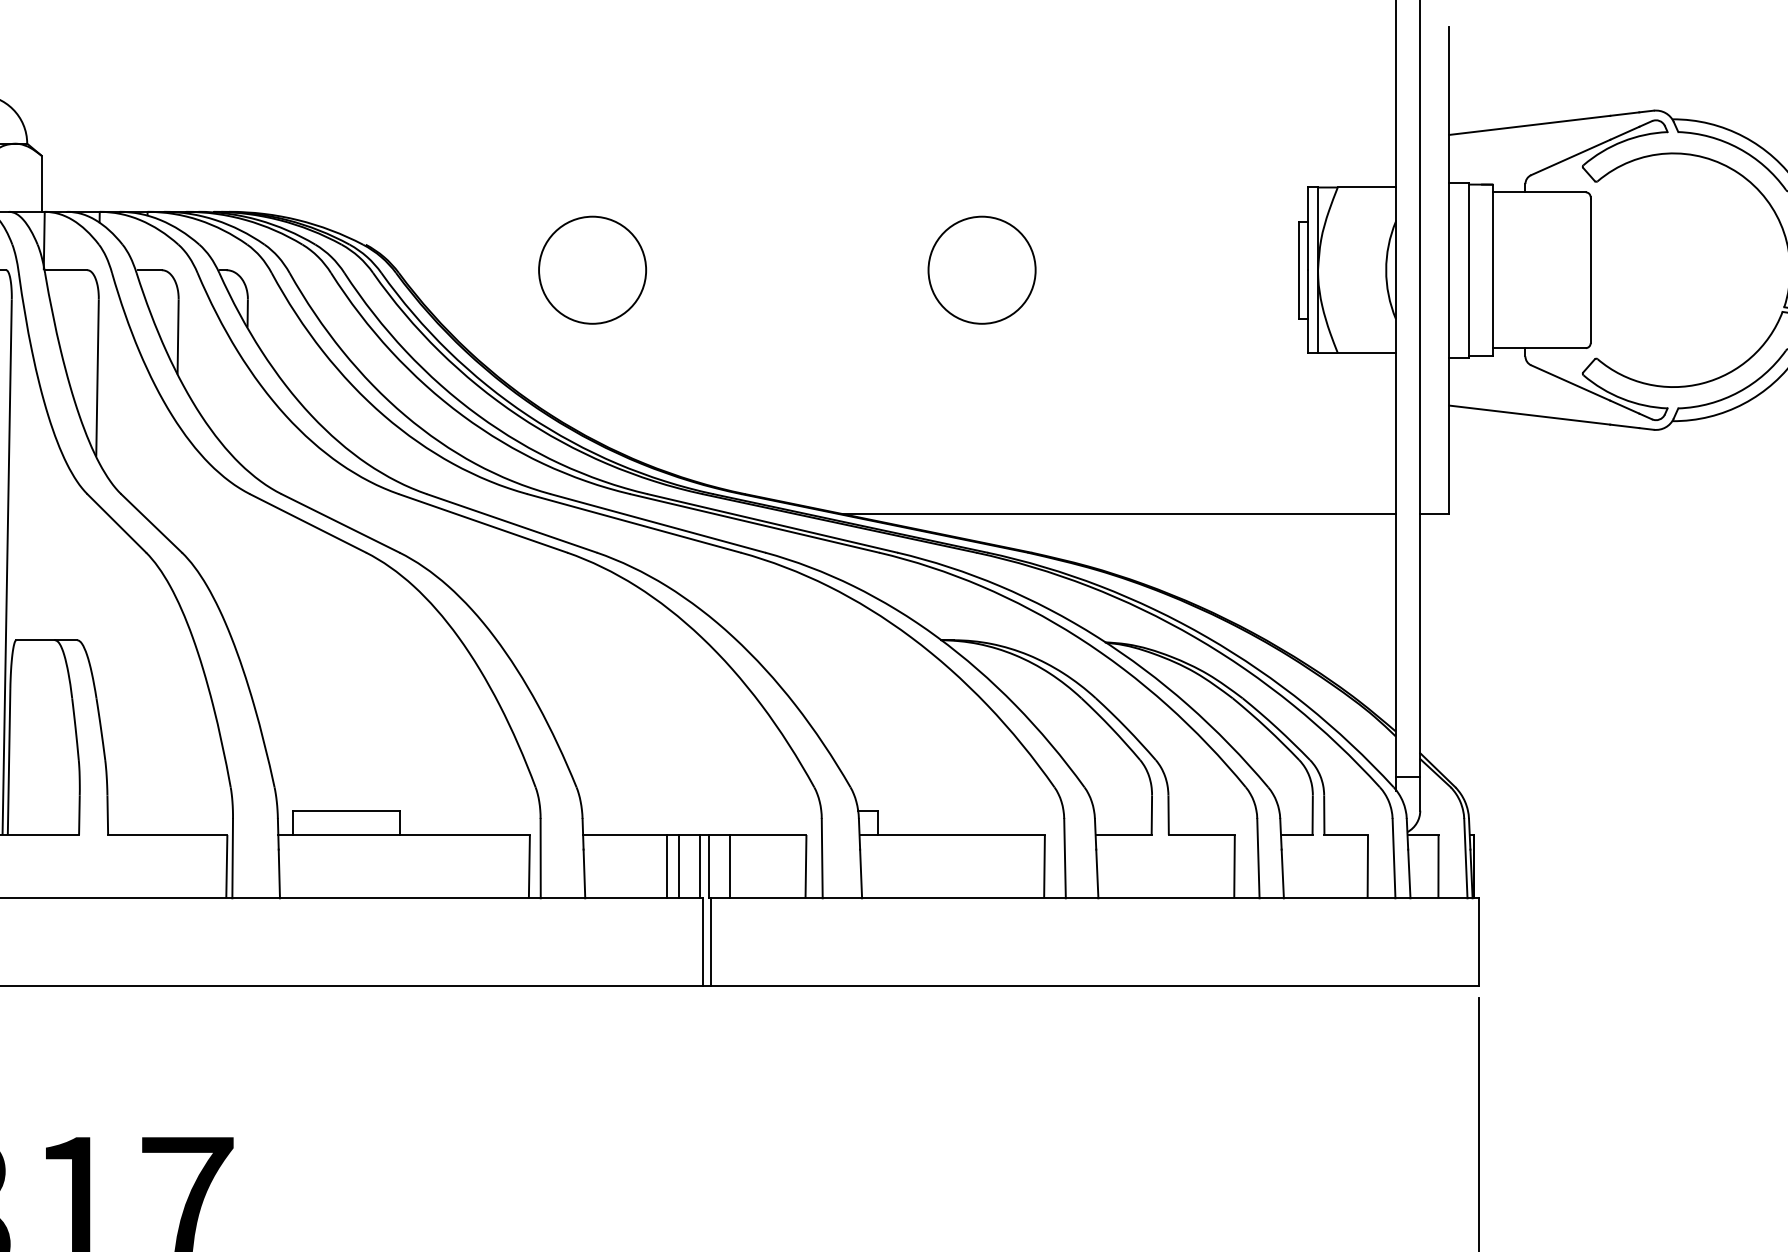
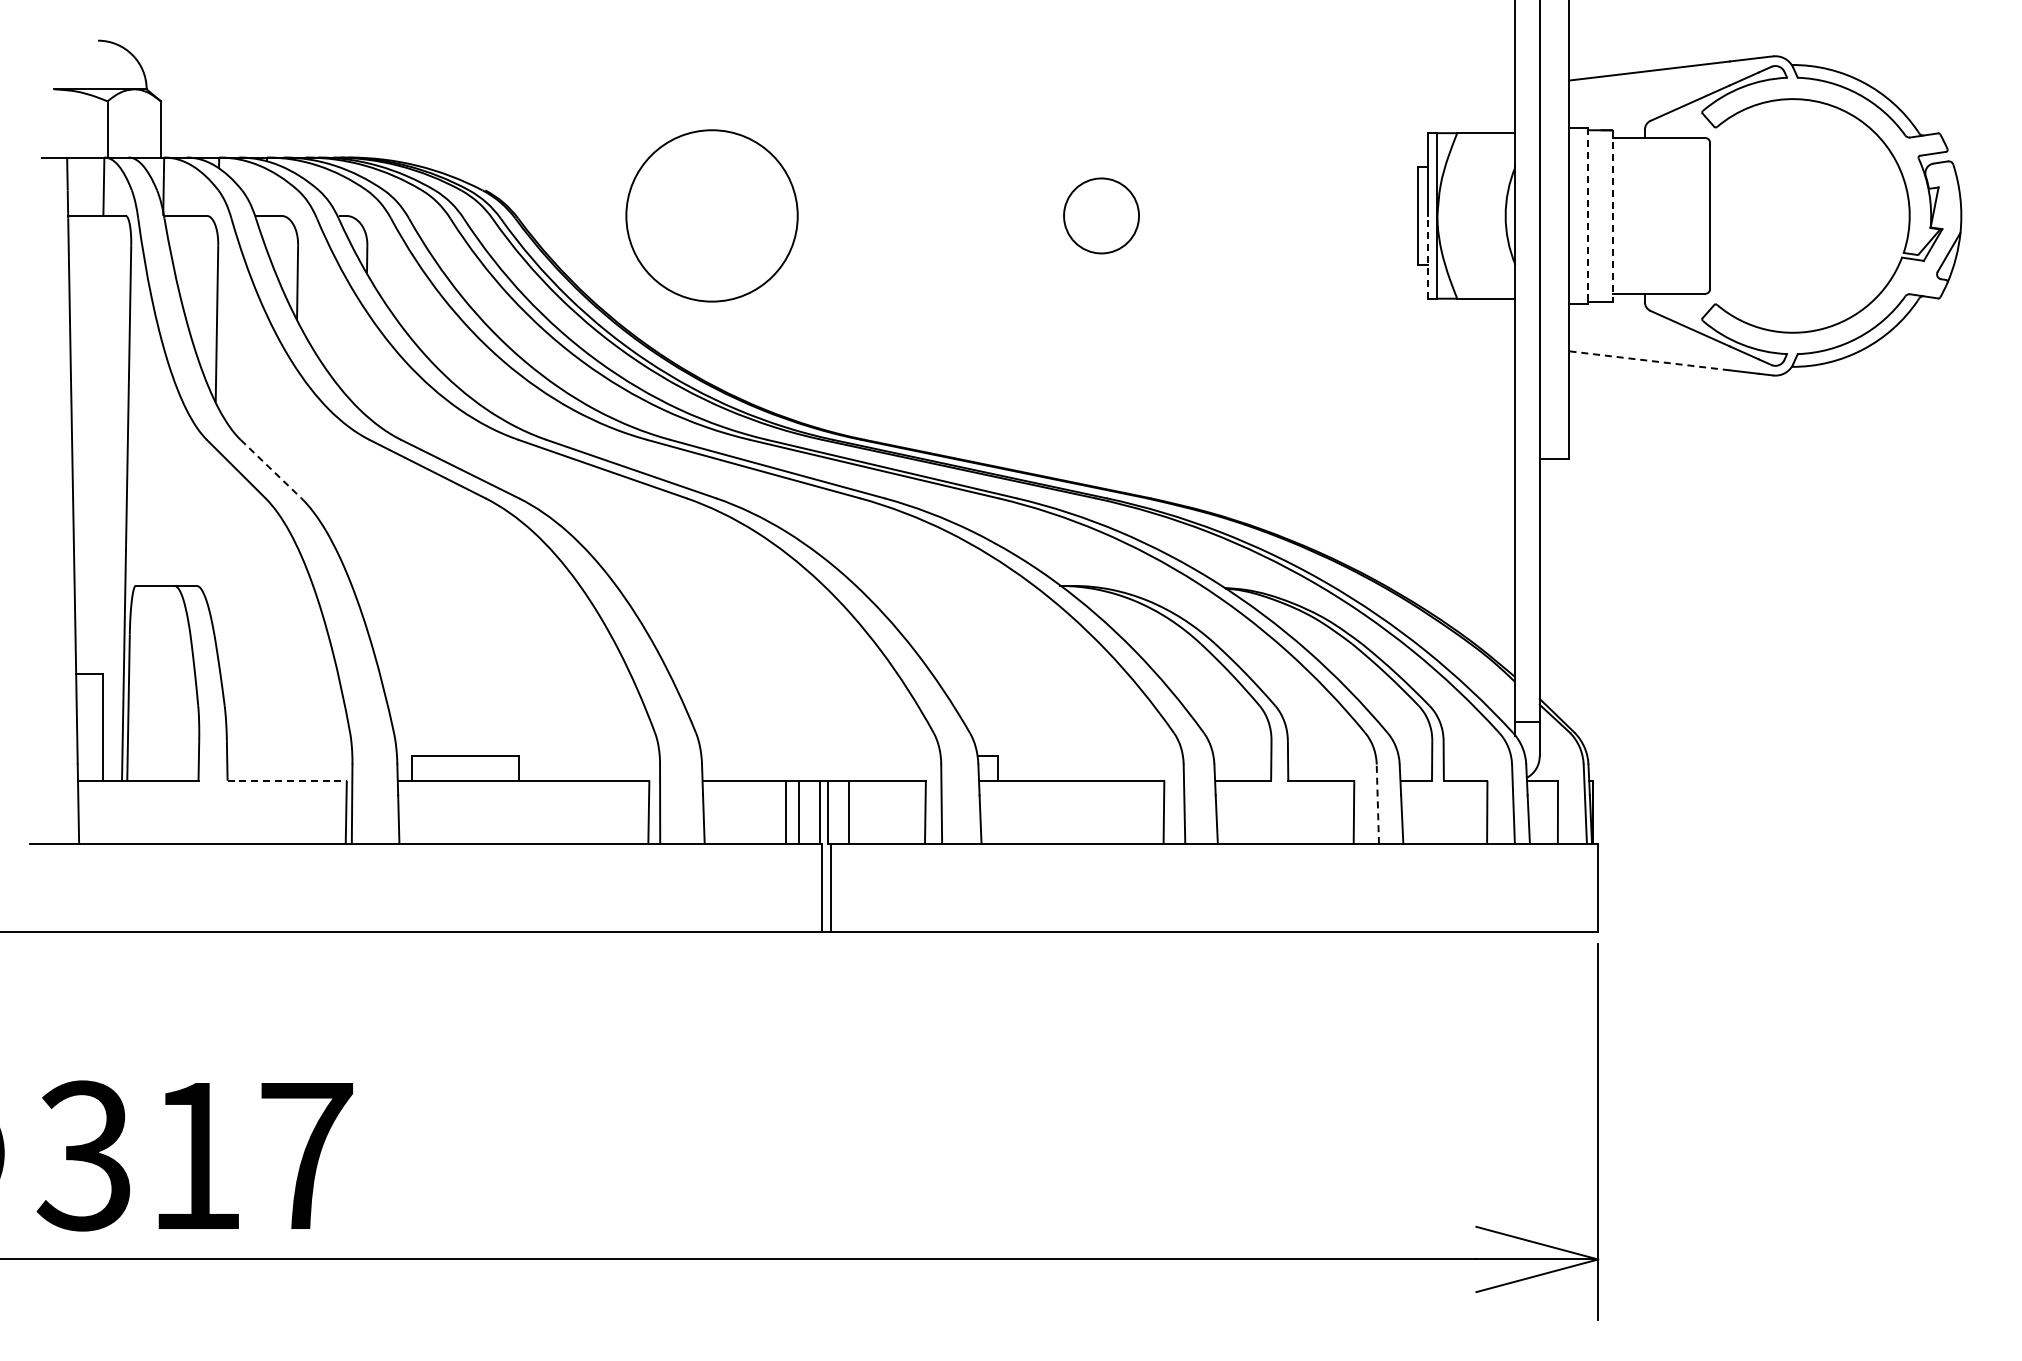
circle: (592, 269) -> (711, 215), size x1.6
circle: (982, 269) -> (1101, 215), size x0.7
line: (1469, 269) -> (1588, 215), solid -> dashed
line: (1493, 269) -> (1612, 215), solid -> dashed
line: (1308, 310) -> (1427, 256), solid -> dashed
line: (1530, 414) -> (1649, 360), solid -> dashed
line: (1118, 513) -> (1237, 459), removed
line: (152, 523) -> (271, 469), solid -> dashed
line: (168, 834) -> (287, 780), solid -> dashed
line: (1258, 858) -> (1377, 804), solid -> dashed

